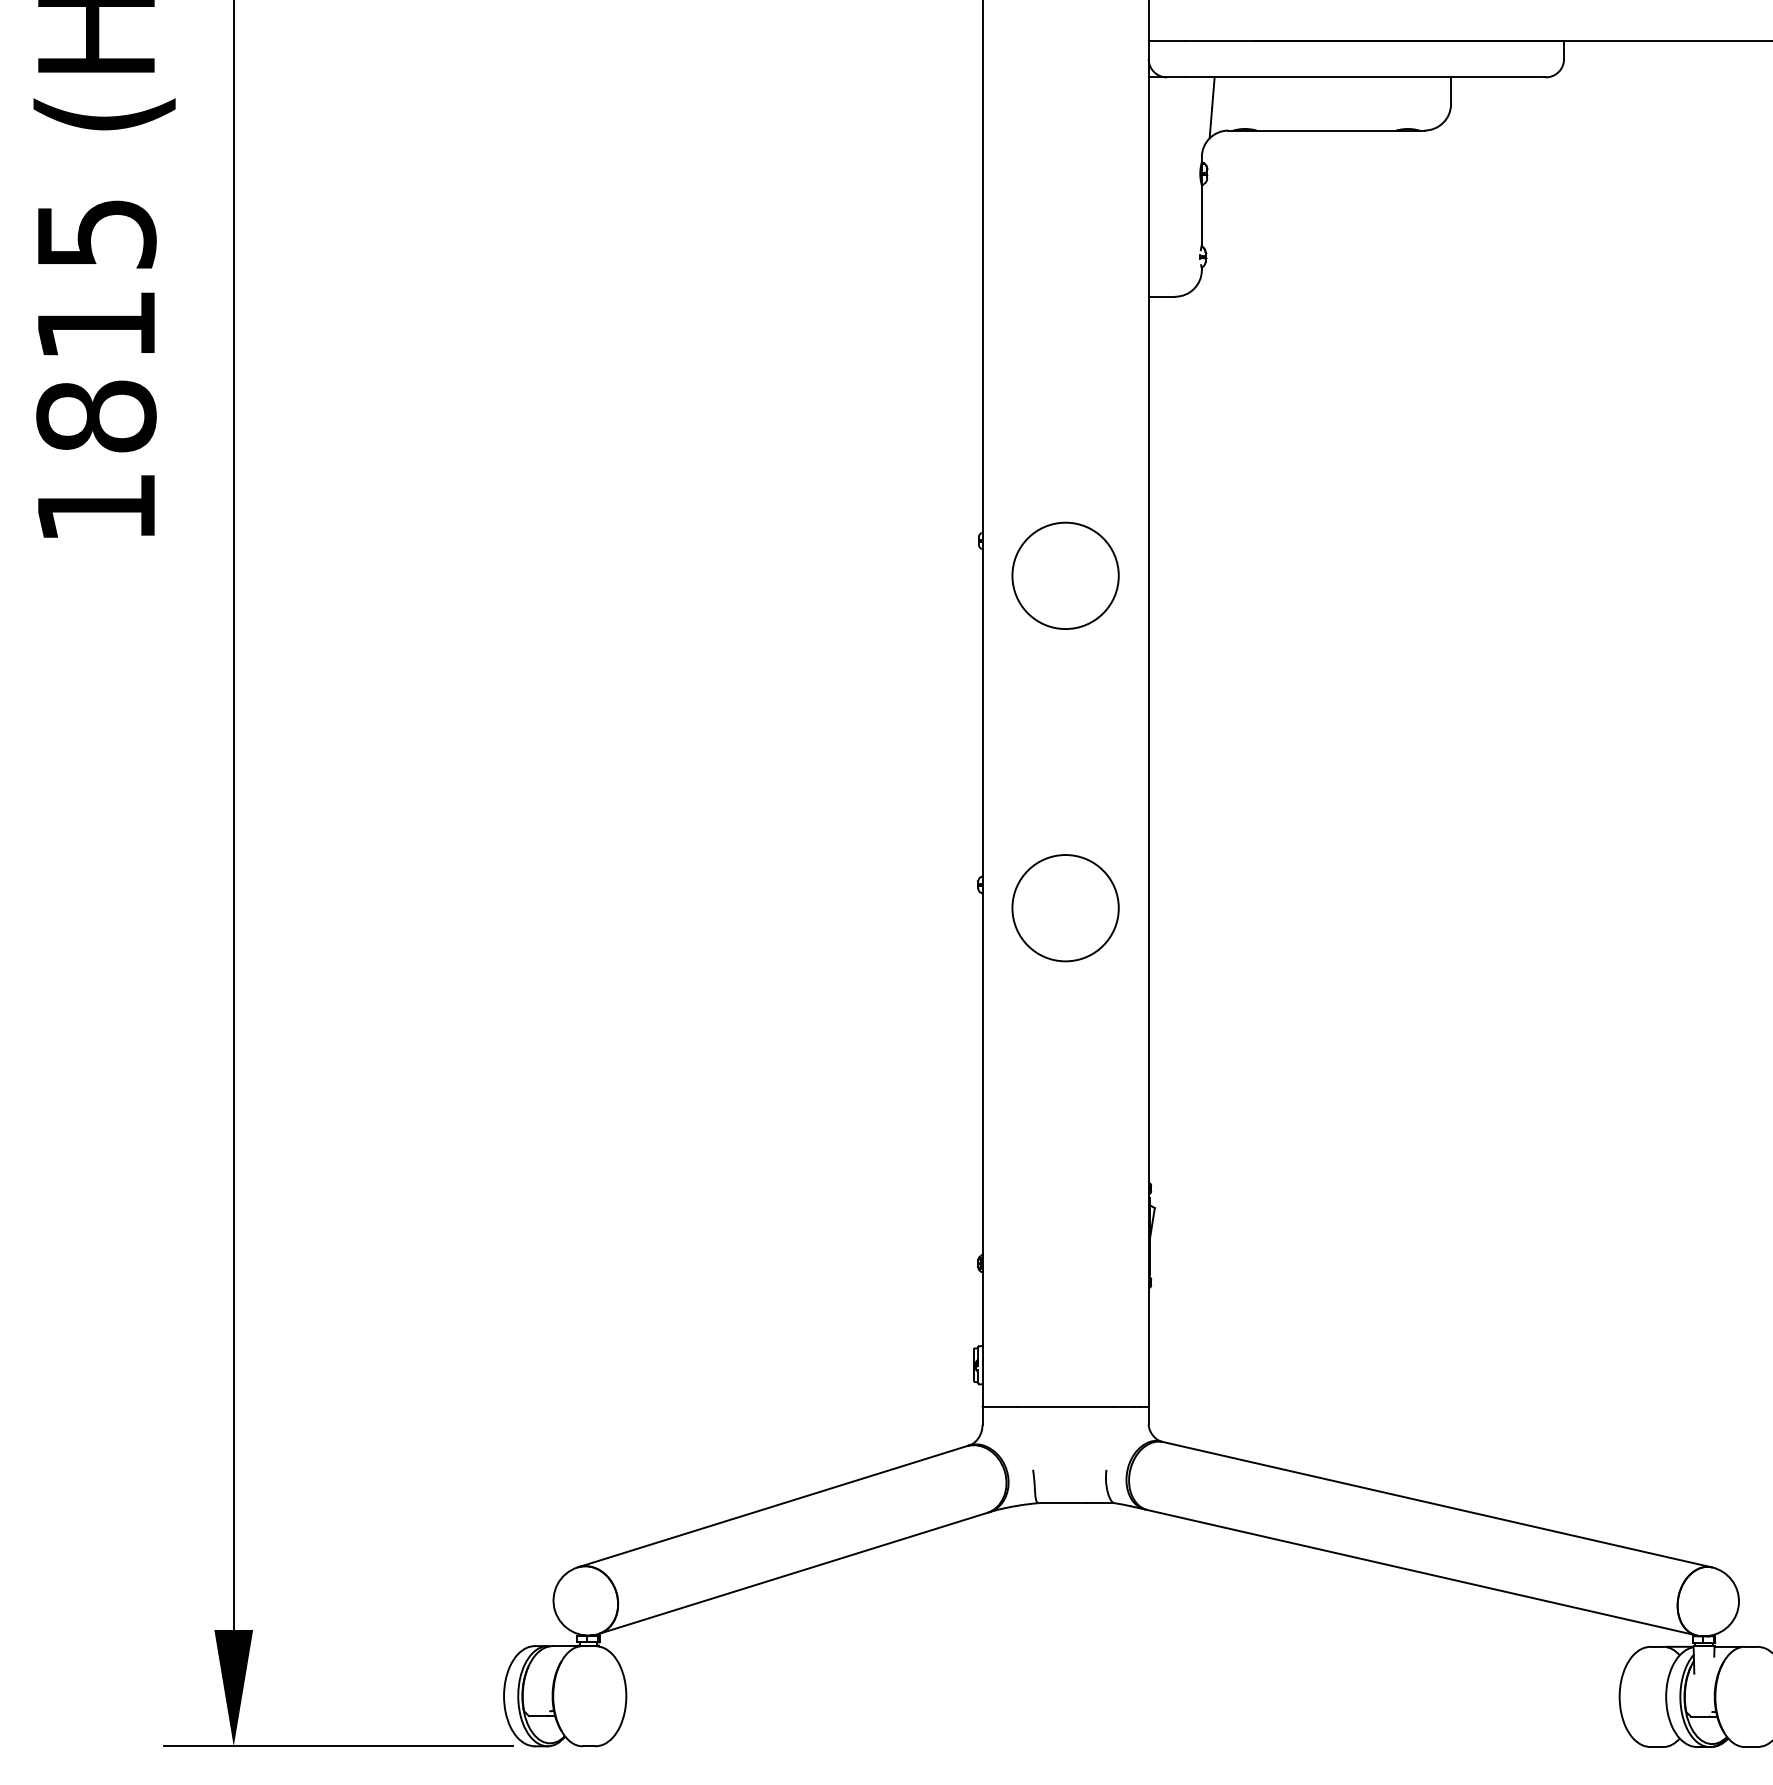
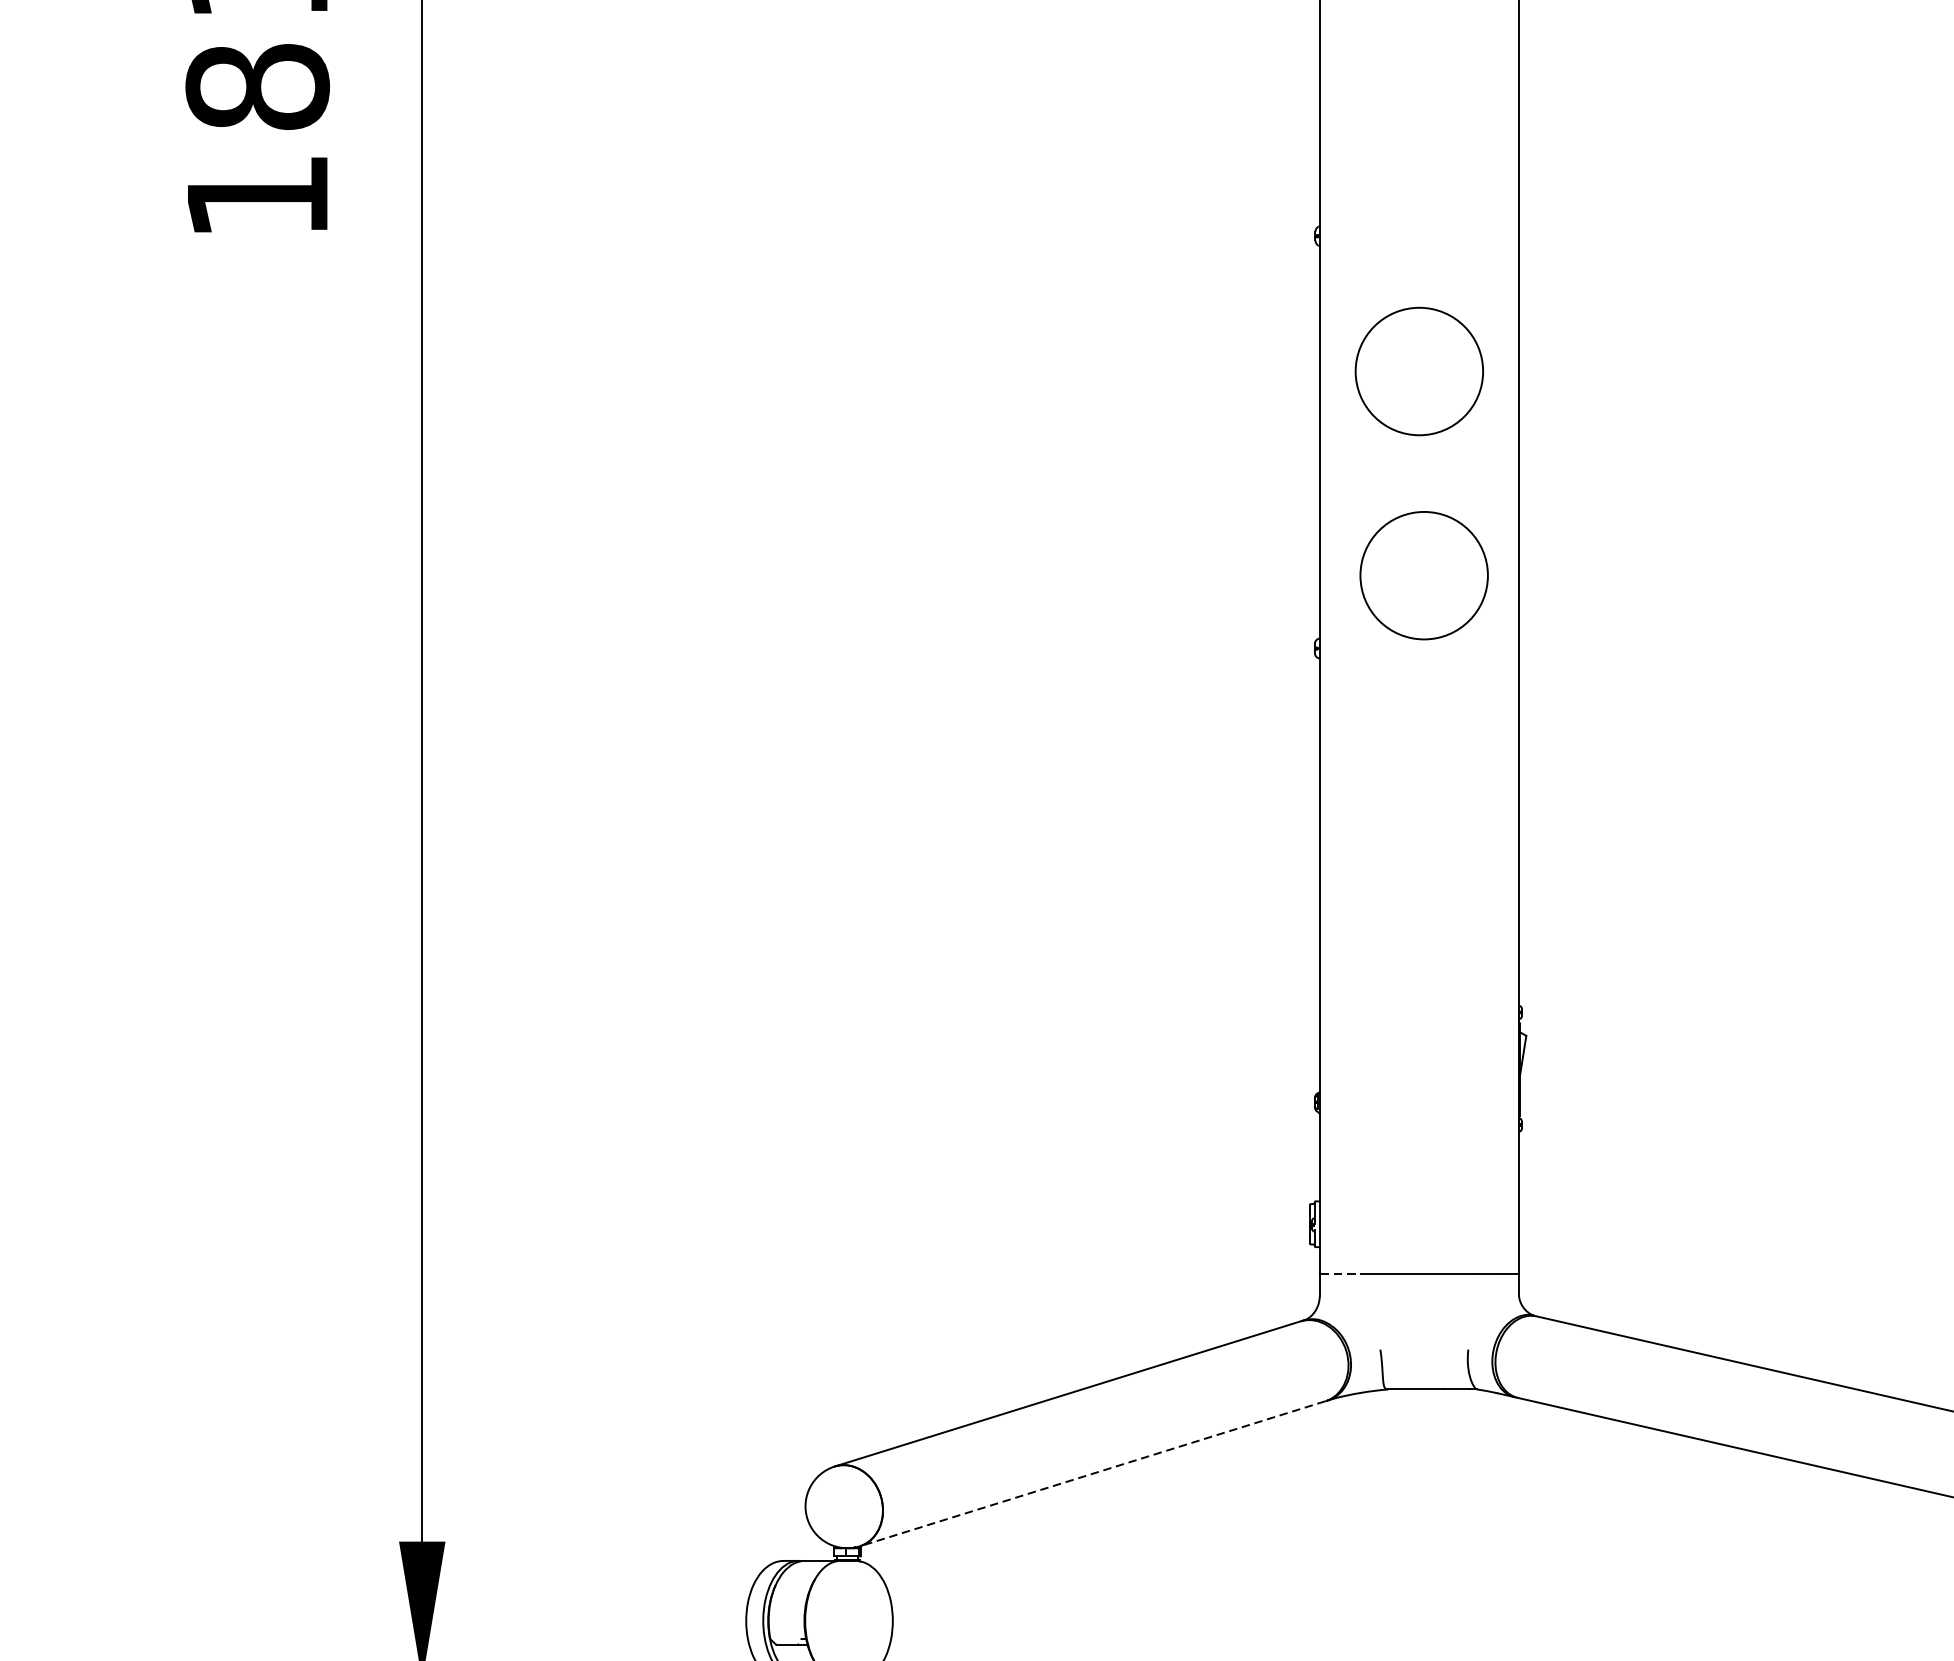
circle: (1065, 575) -> (1419, 371), moved
circle: (1065, 908) -> (1424, 576), moved
line: (1000, 1406) -> (1341, 1273), solid -> dashed
line: (792, 1573) -> (1092, 1473), solid -> dashed

